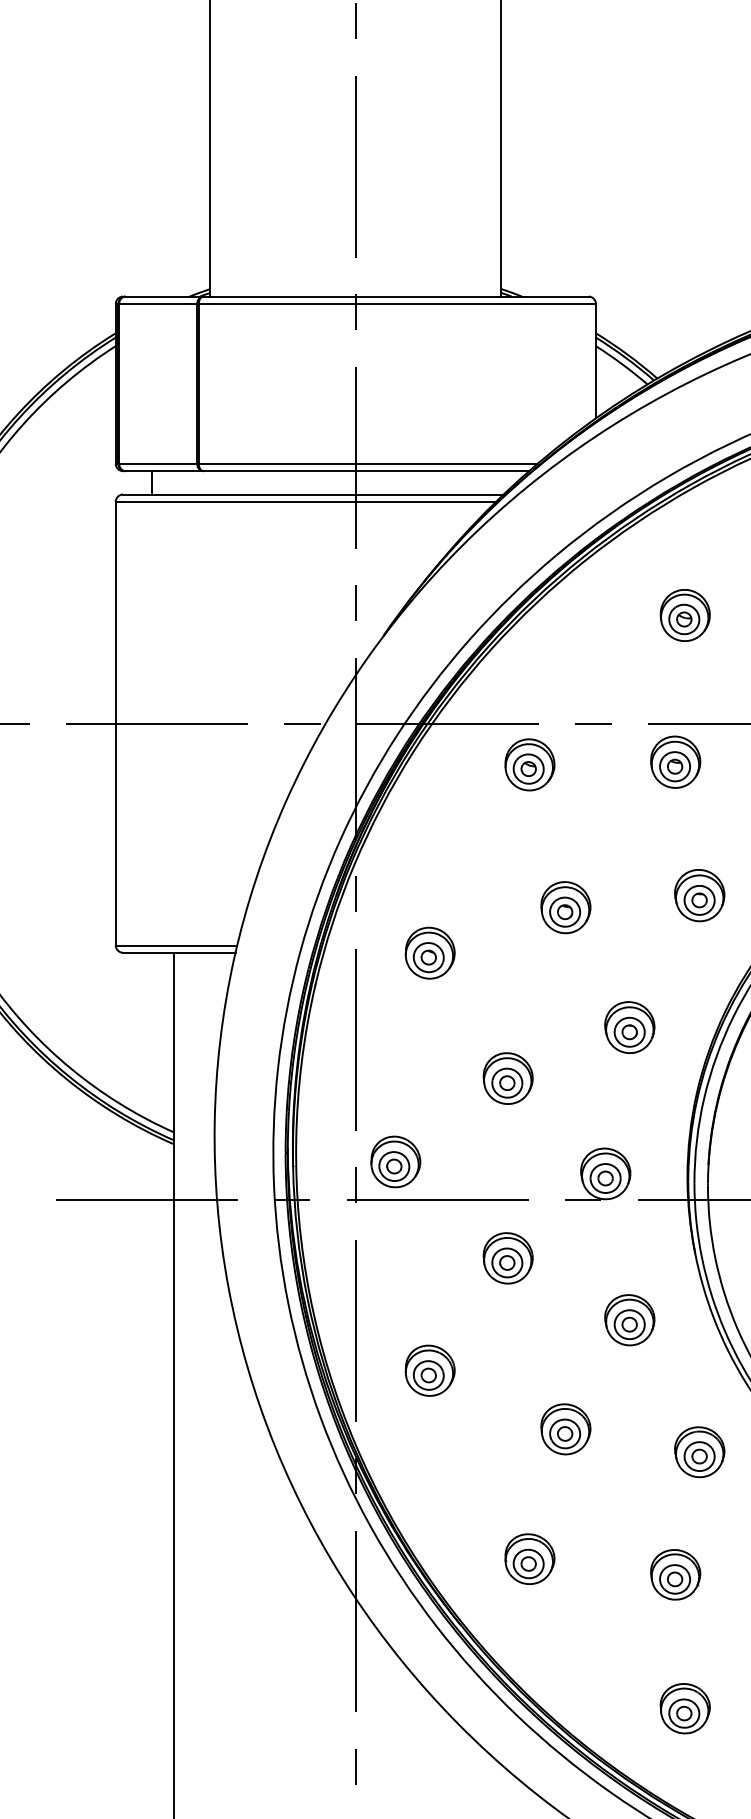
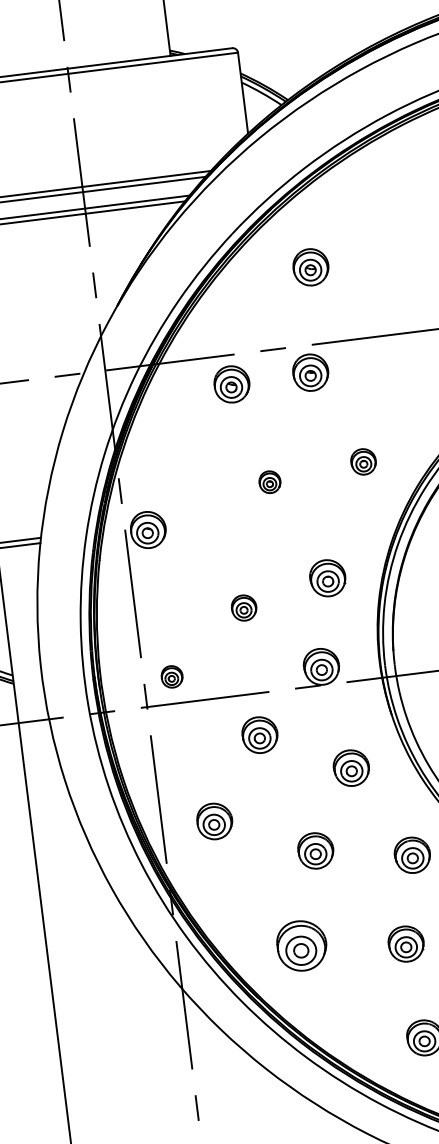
part: (684, 615) -> (310, 267), moved
part: (675, 761) -> (310, 372), moved
part: (699, 895) -> (363, 461), size x0.7
part: (565, 907) -> (269, 482), size x0.6
part: (429, 952) -> (147, 529), moved
part: (629, 1027) -> (327, 578), moved
part: (507, 1078) -> (243, 608), size x0.7
part: (395, 1161) -> (171, 676), size x0.6
part: (529, 1558) -> (301, 945), size x1.4

